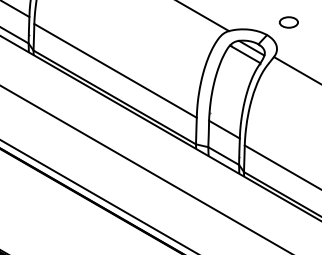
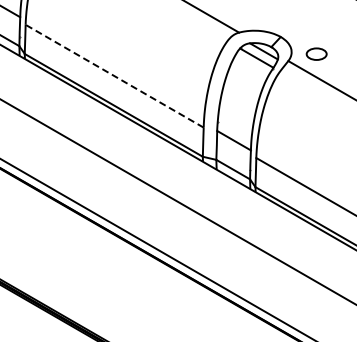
part: (288, 21) -> (316, 53), moved
line: (115, 71) -> (114, 76), solid -> dashed

